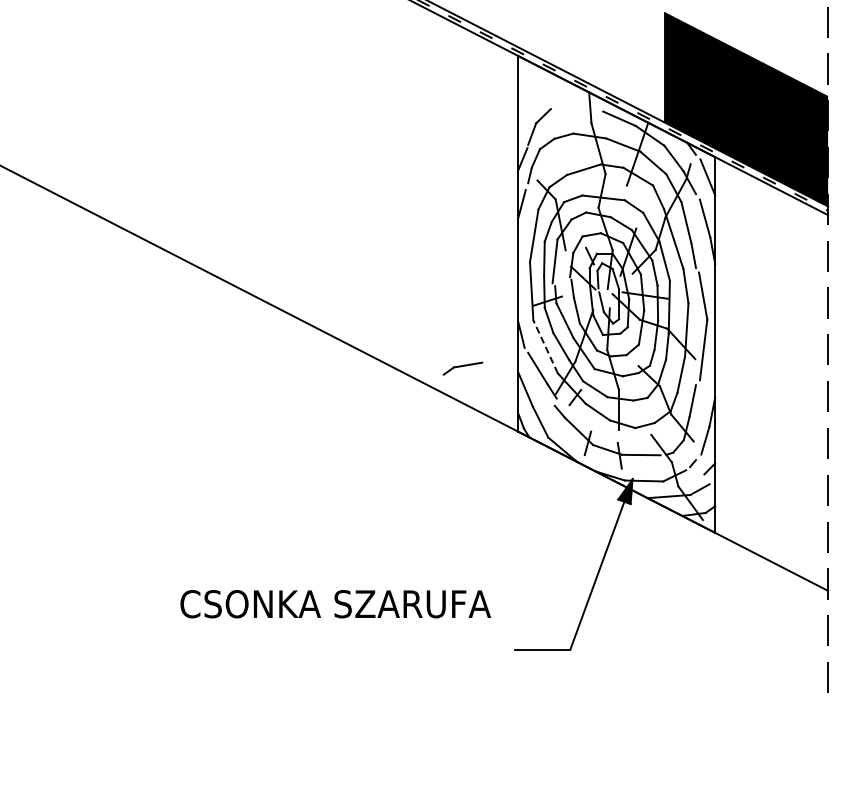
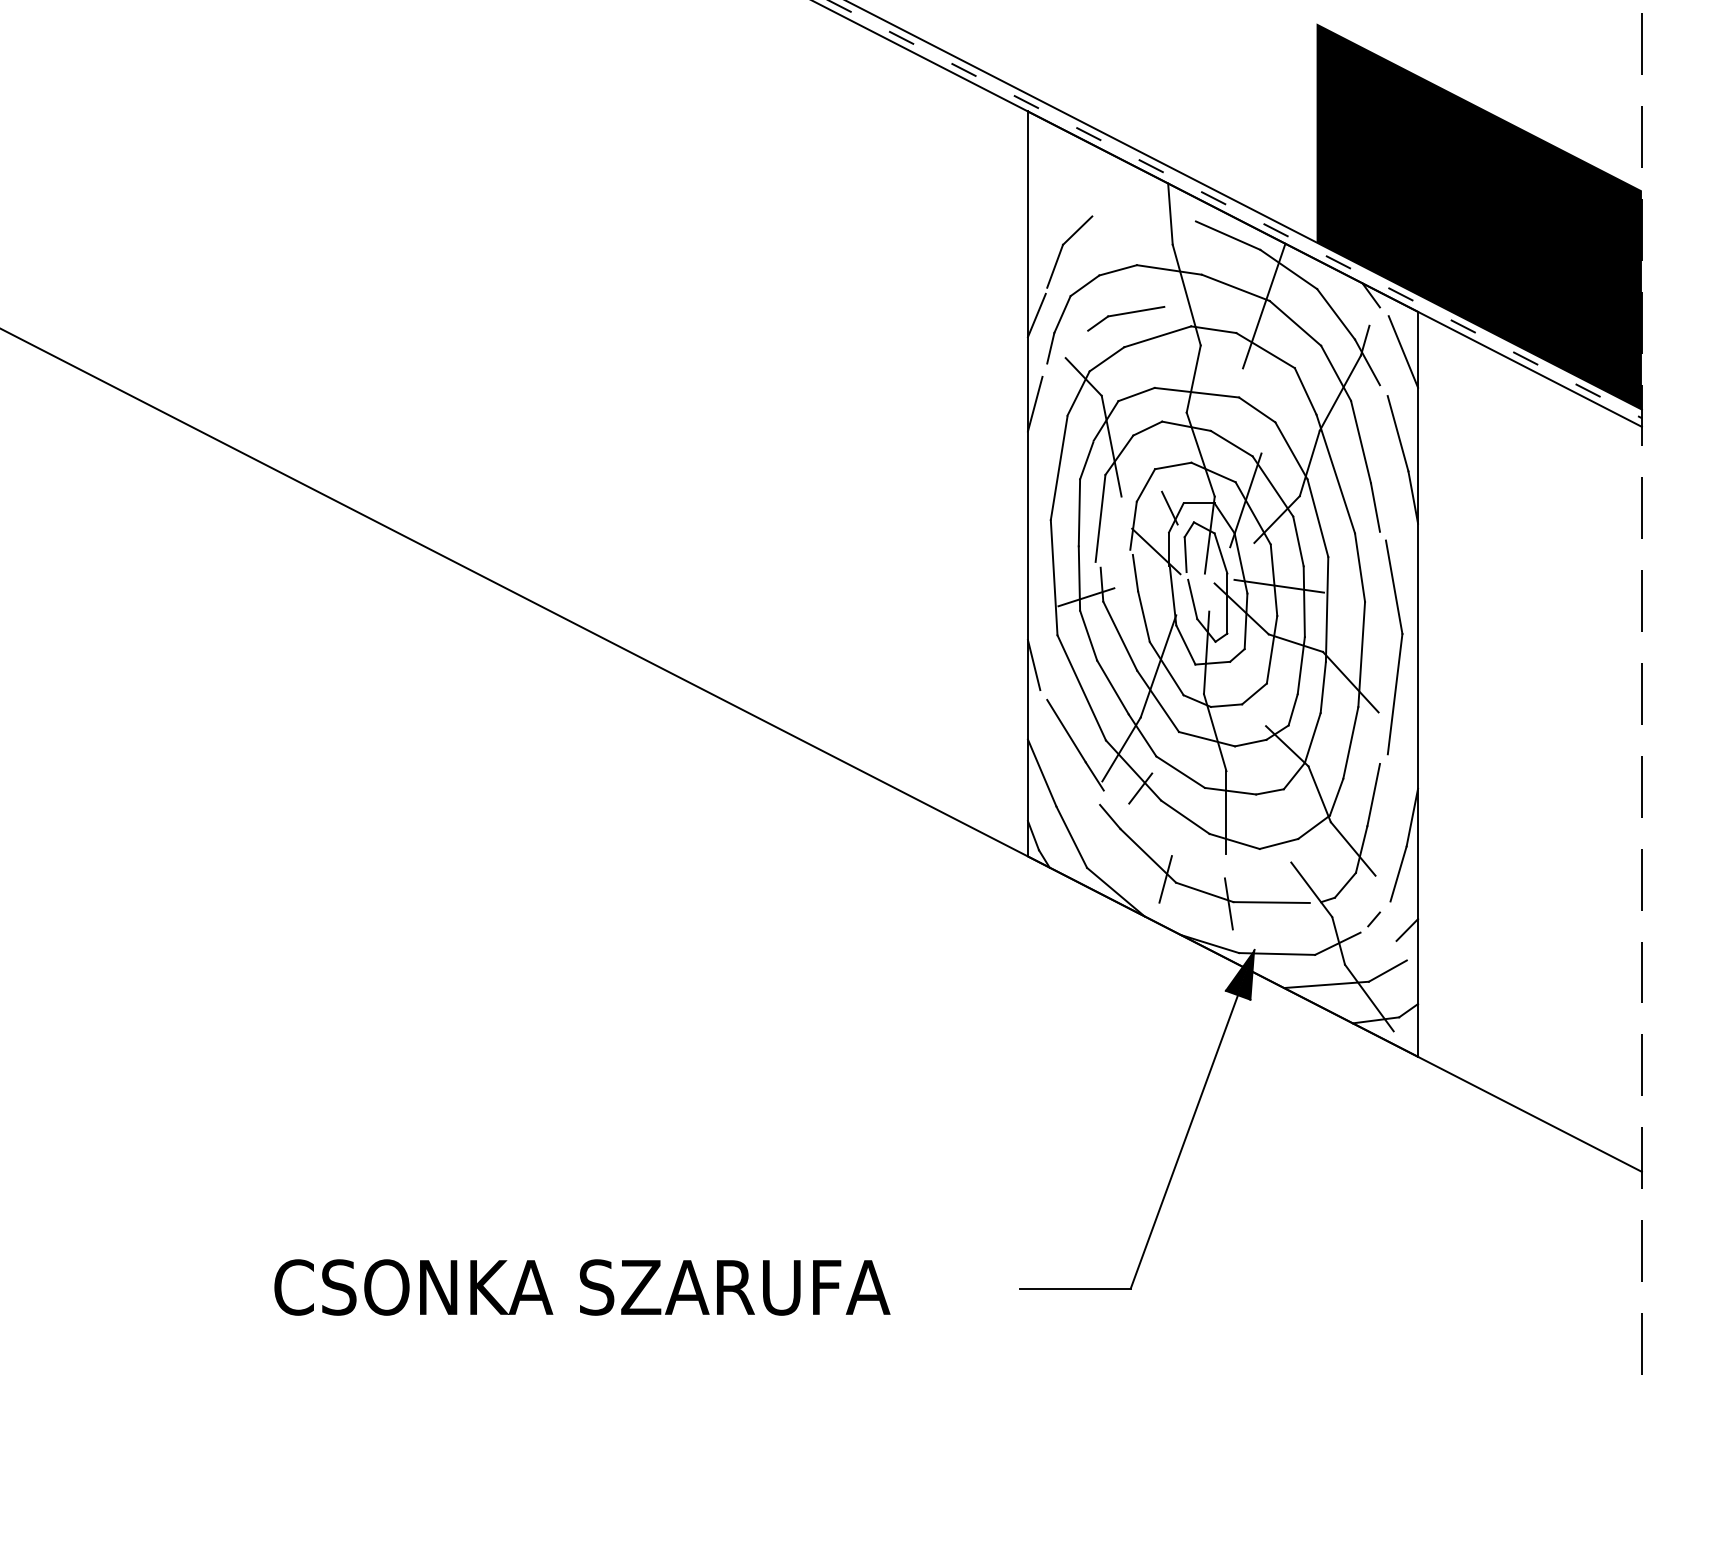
line: (545, 346) -> (1081, 687), dashed -> solid
part: (462, 368) -> (1125, 318), moved
text: (335, 604) -> (581, 1288), moved

